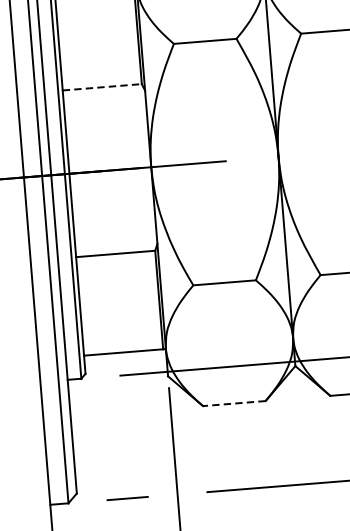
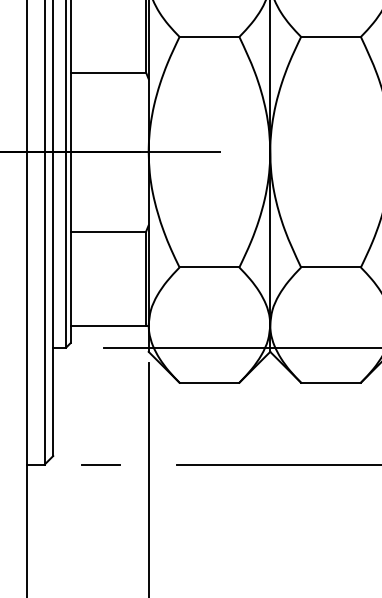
line: (102, 87) -> (108, 72), dashed -> solid
line: (234, 403) -> (209, 382), dashed -> solid

